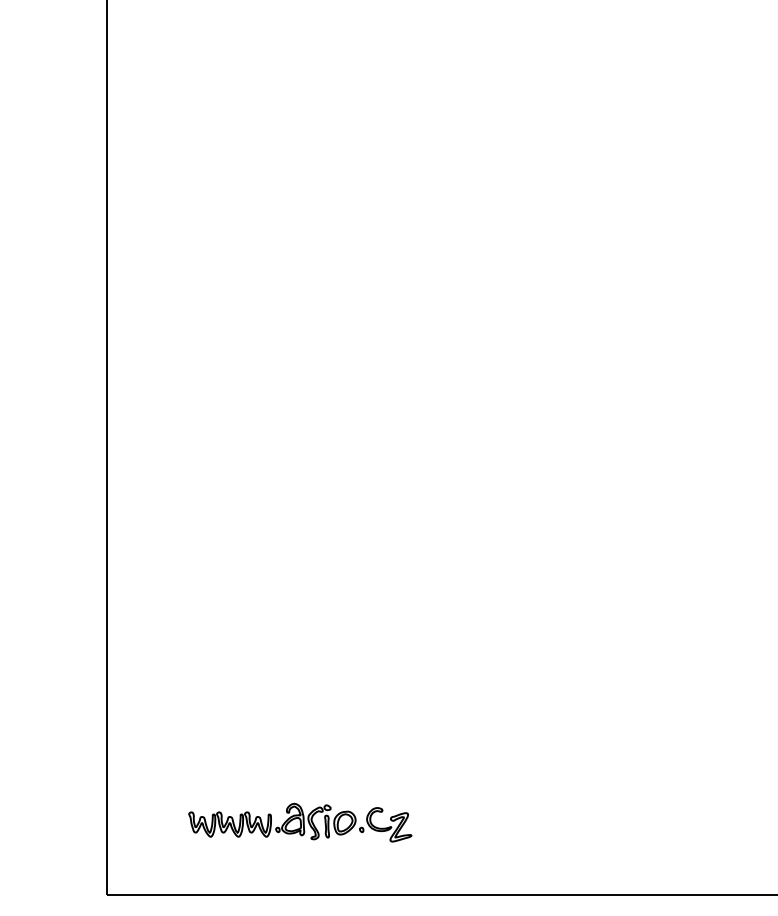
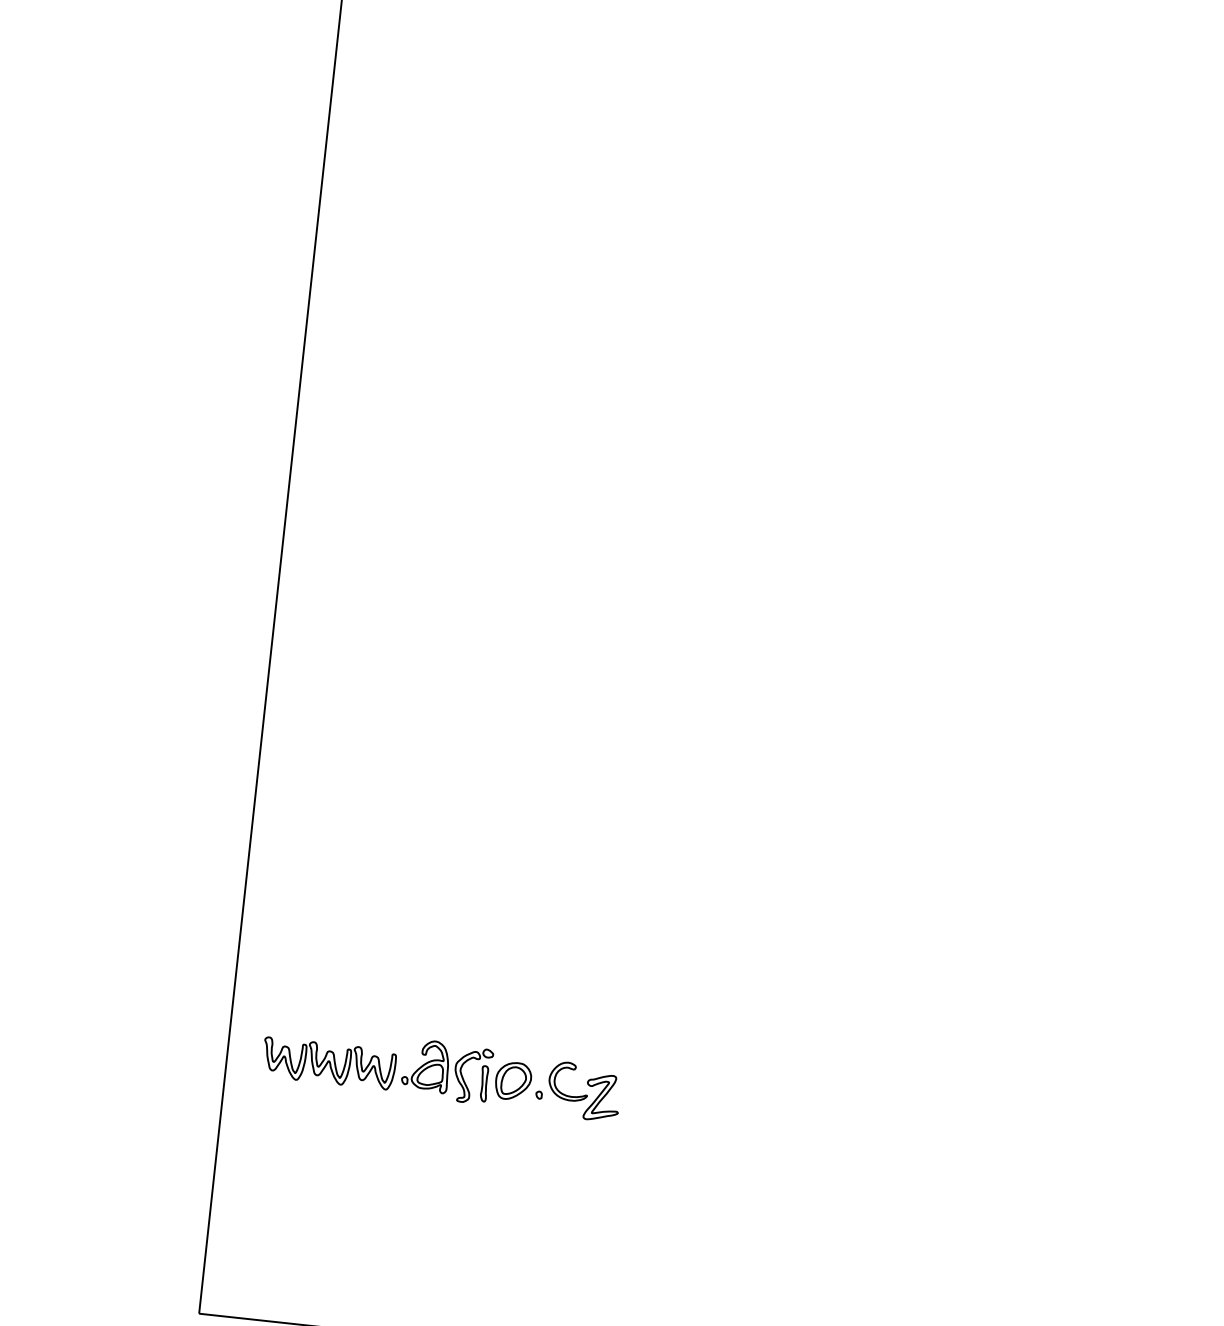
part: (300, 822) -> (442, 1072), moved

